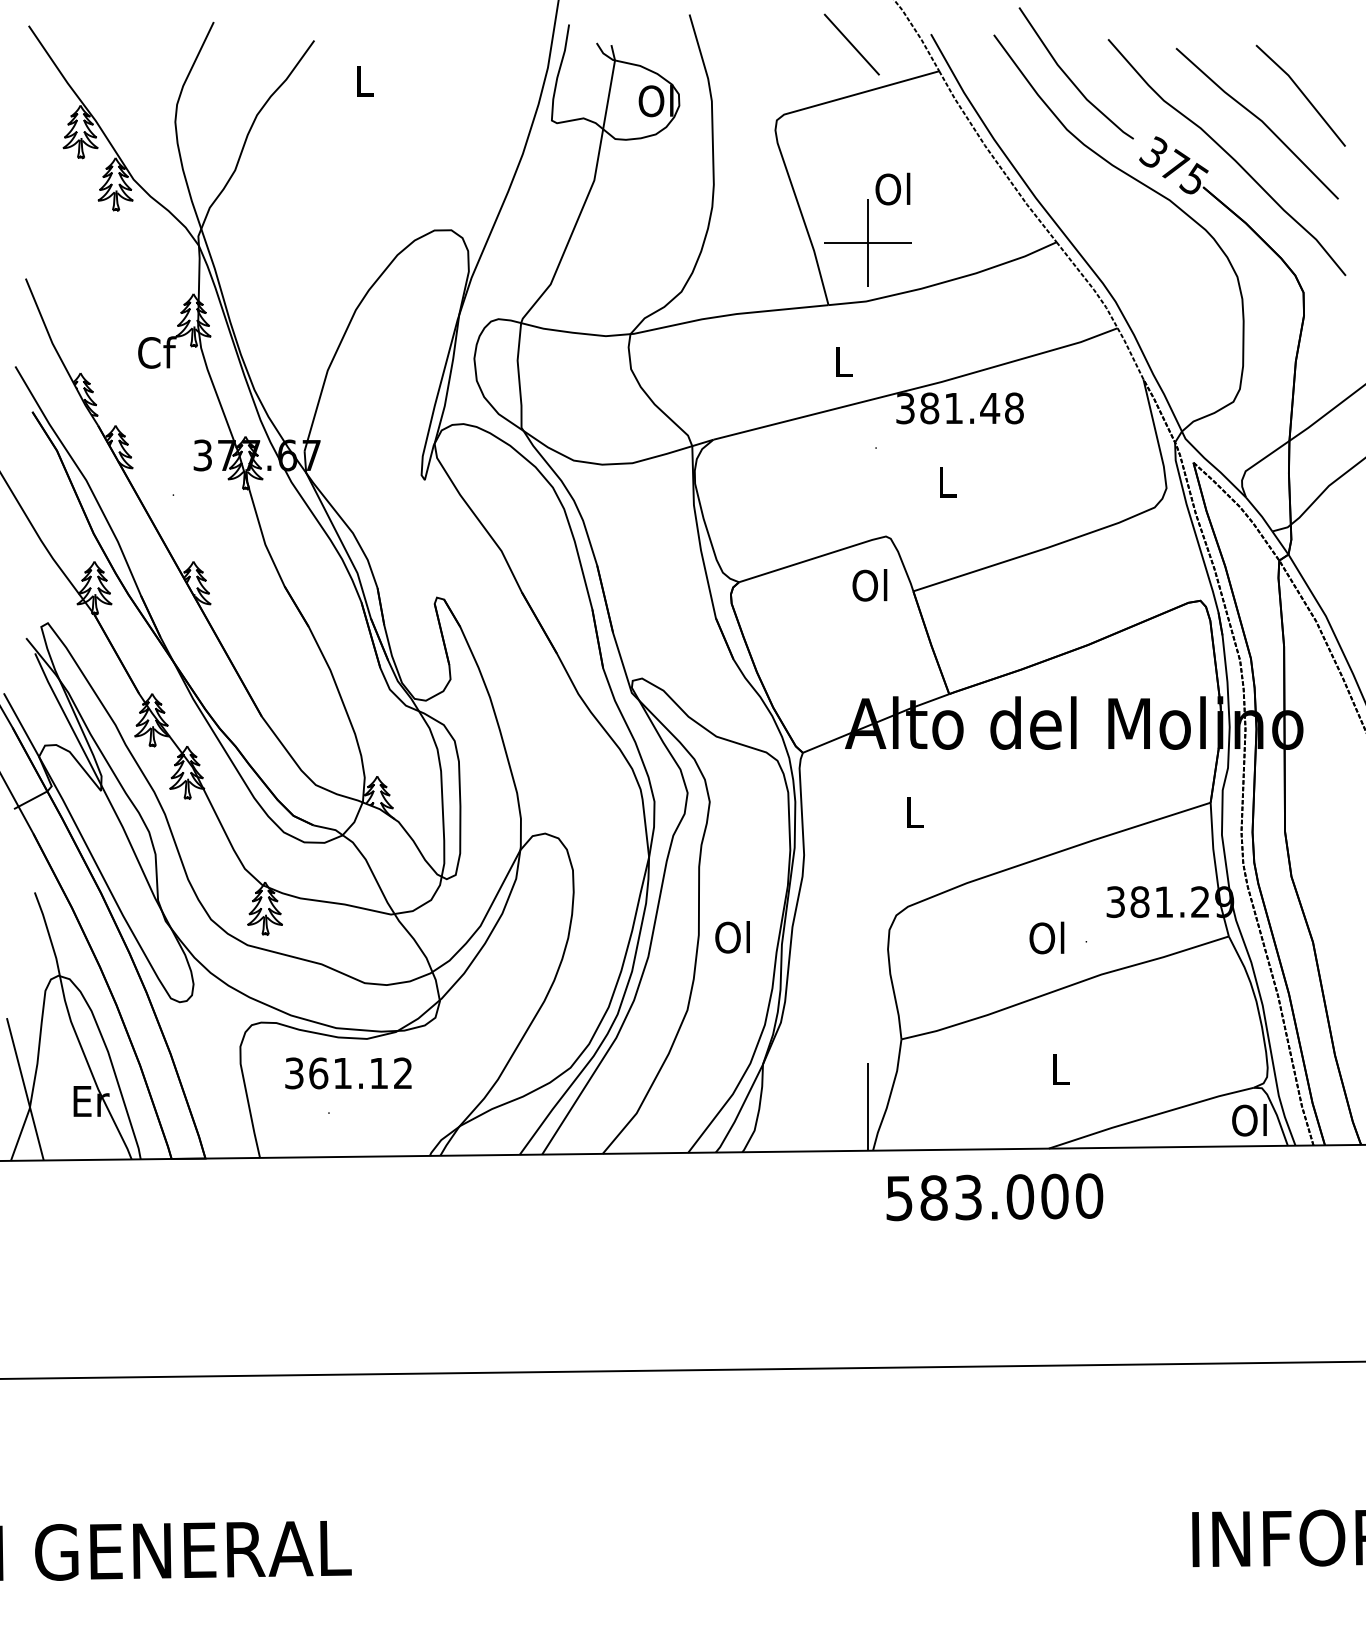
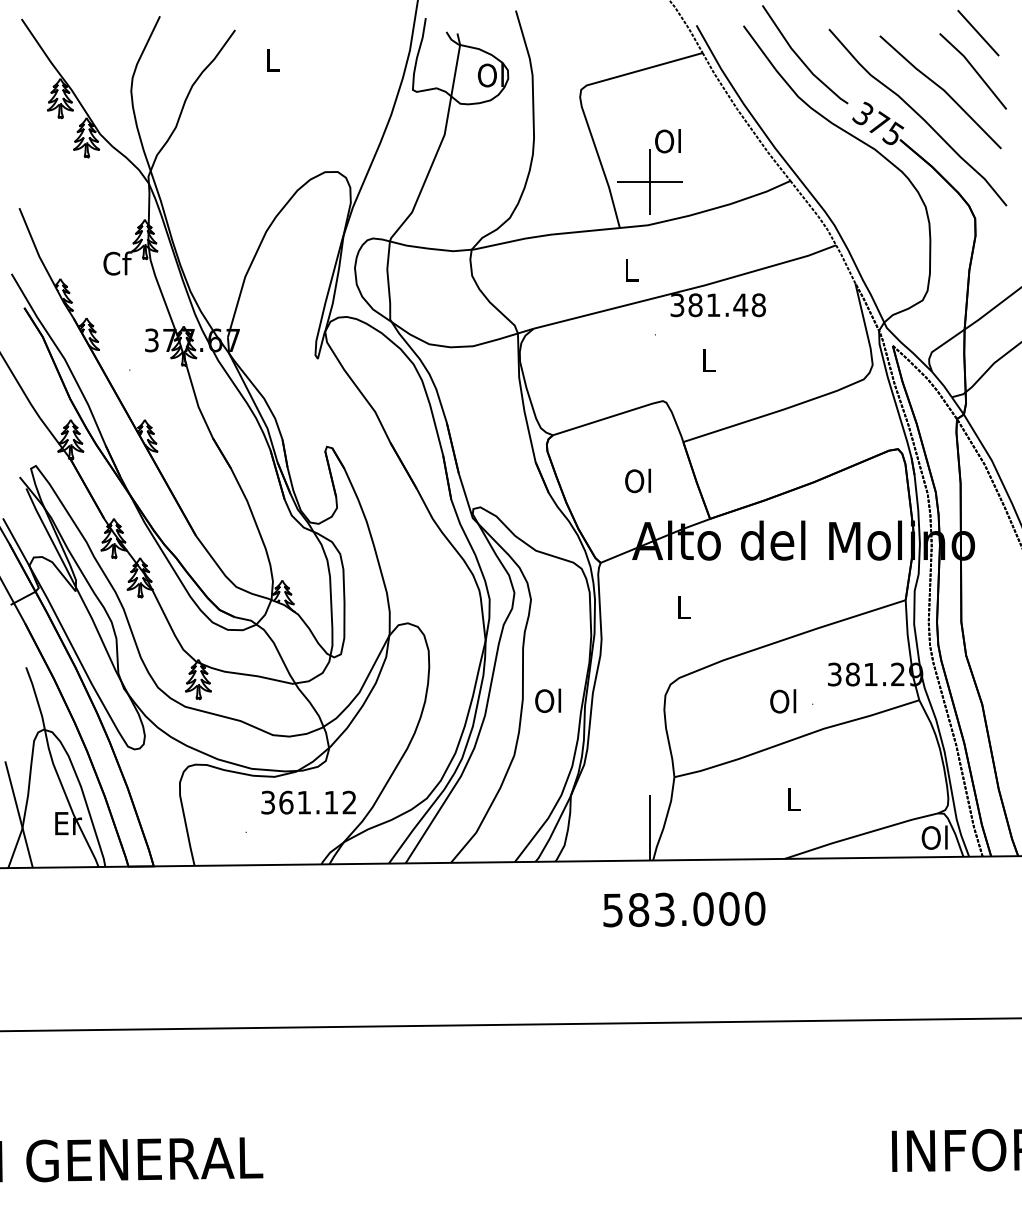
line: (851, 44) -> (978, 33), moved
text: (869, 585) -> (637, 481), moved
text: (348, 1073) -> (308, 802), moved
text: (994, 1197) -> (684, 909), moved

